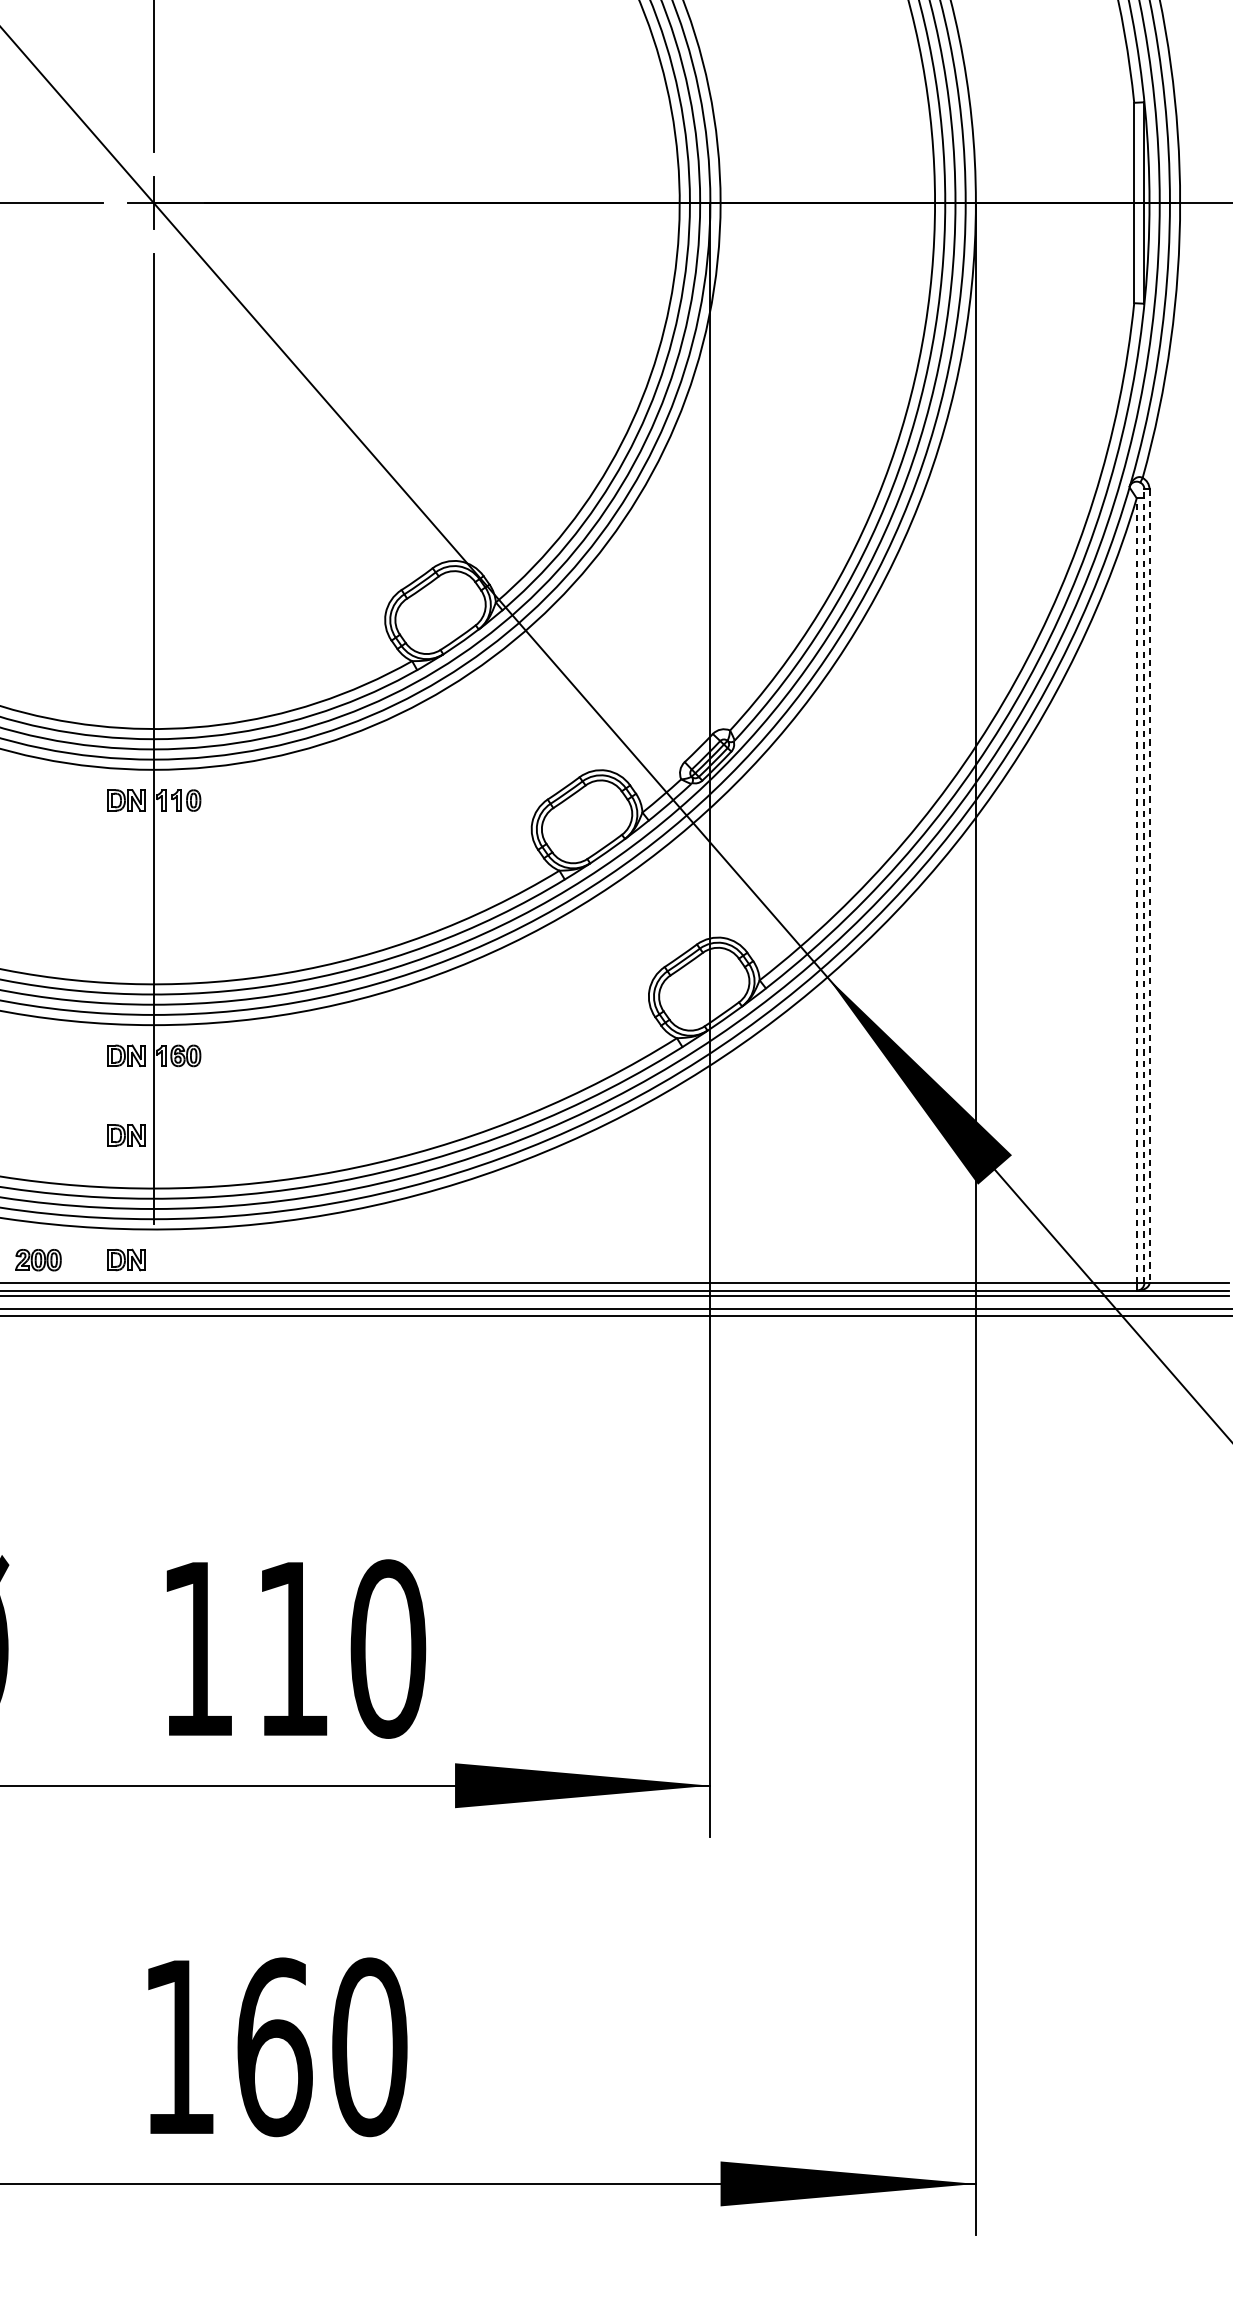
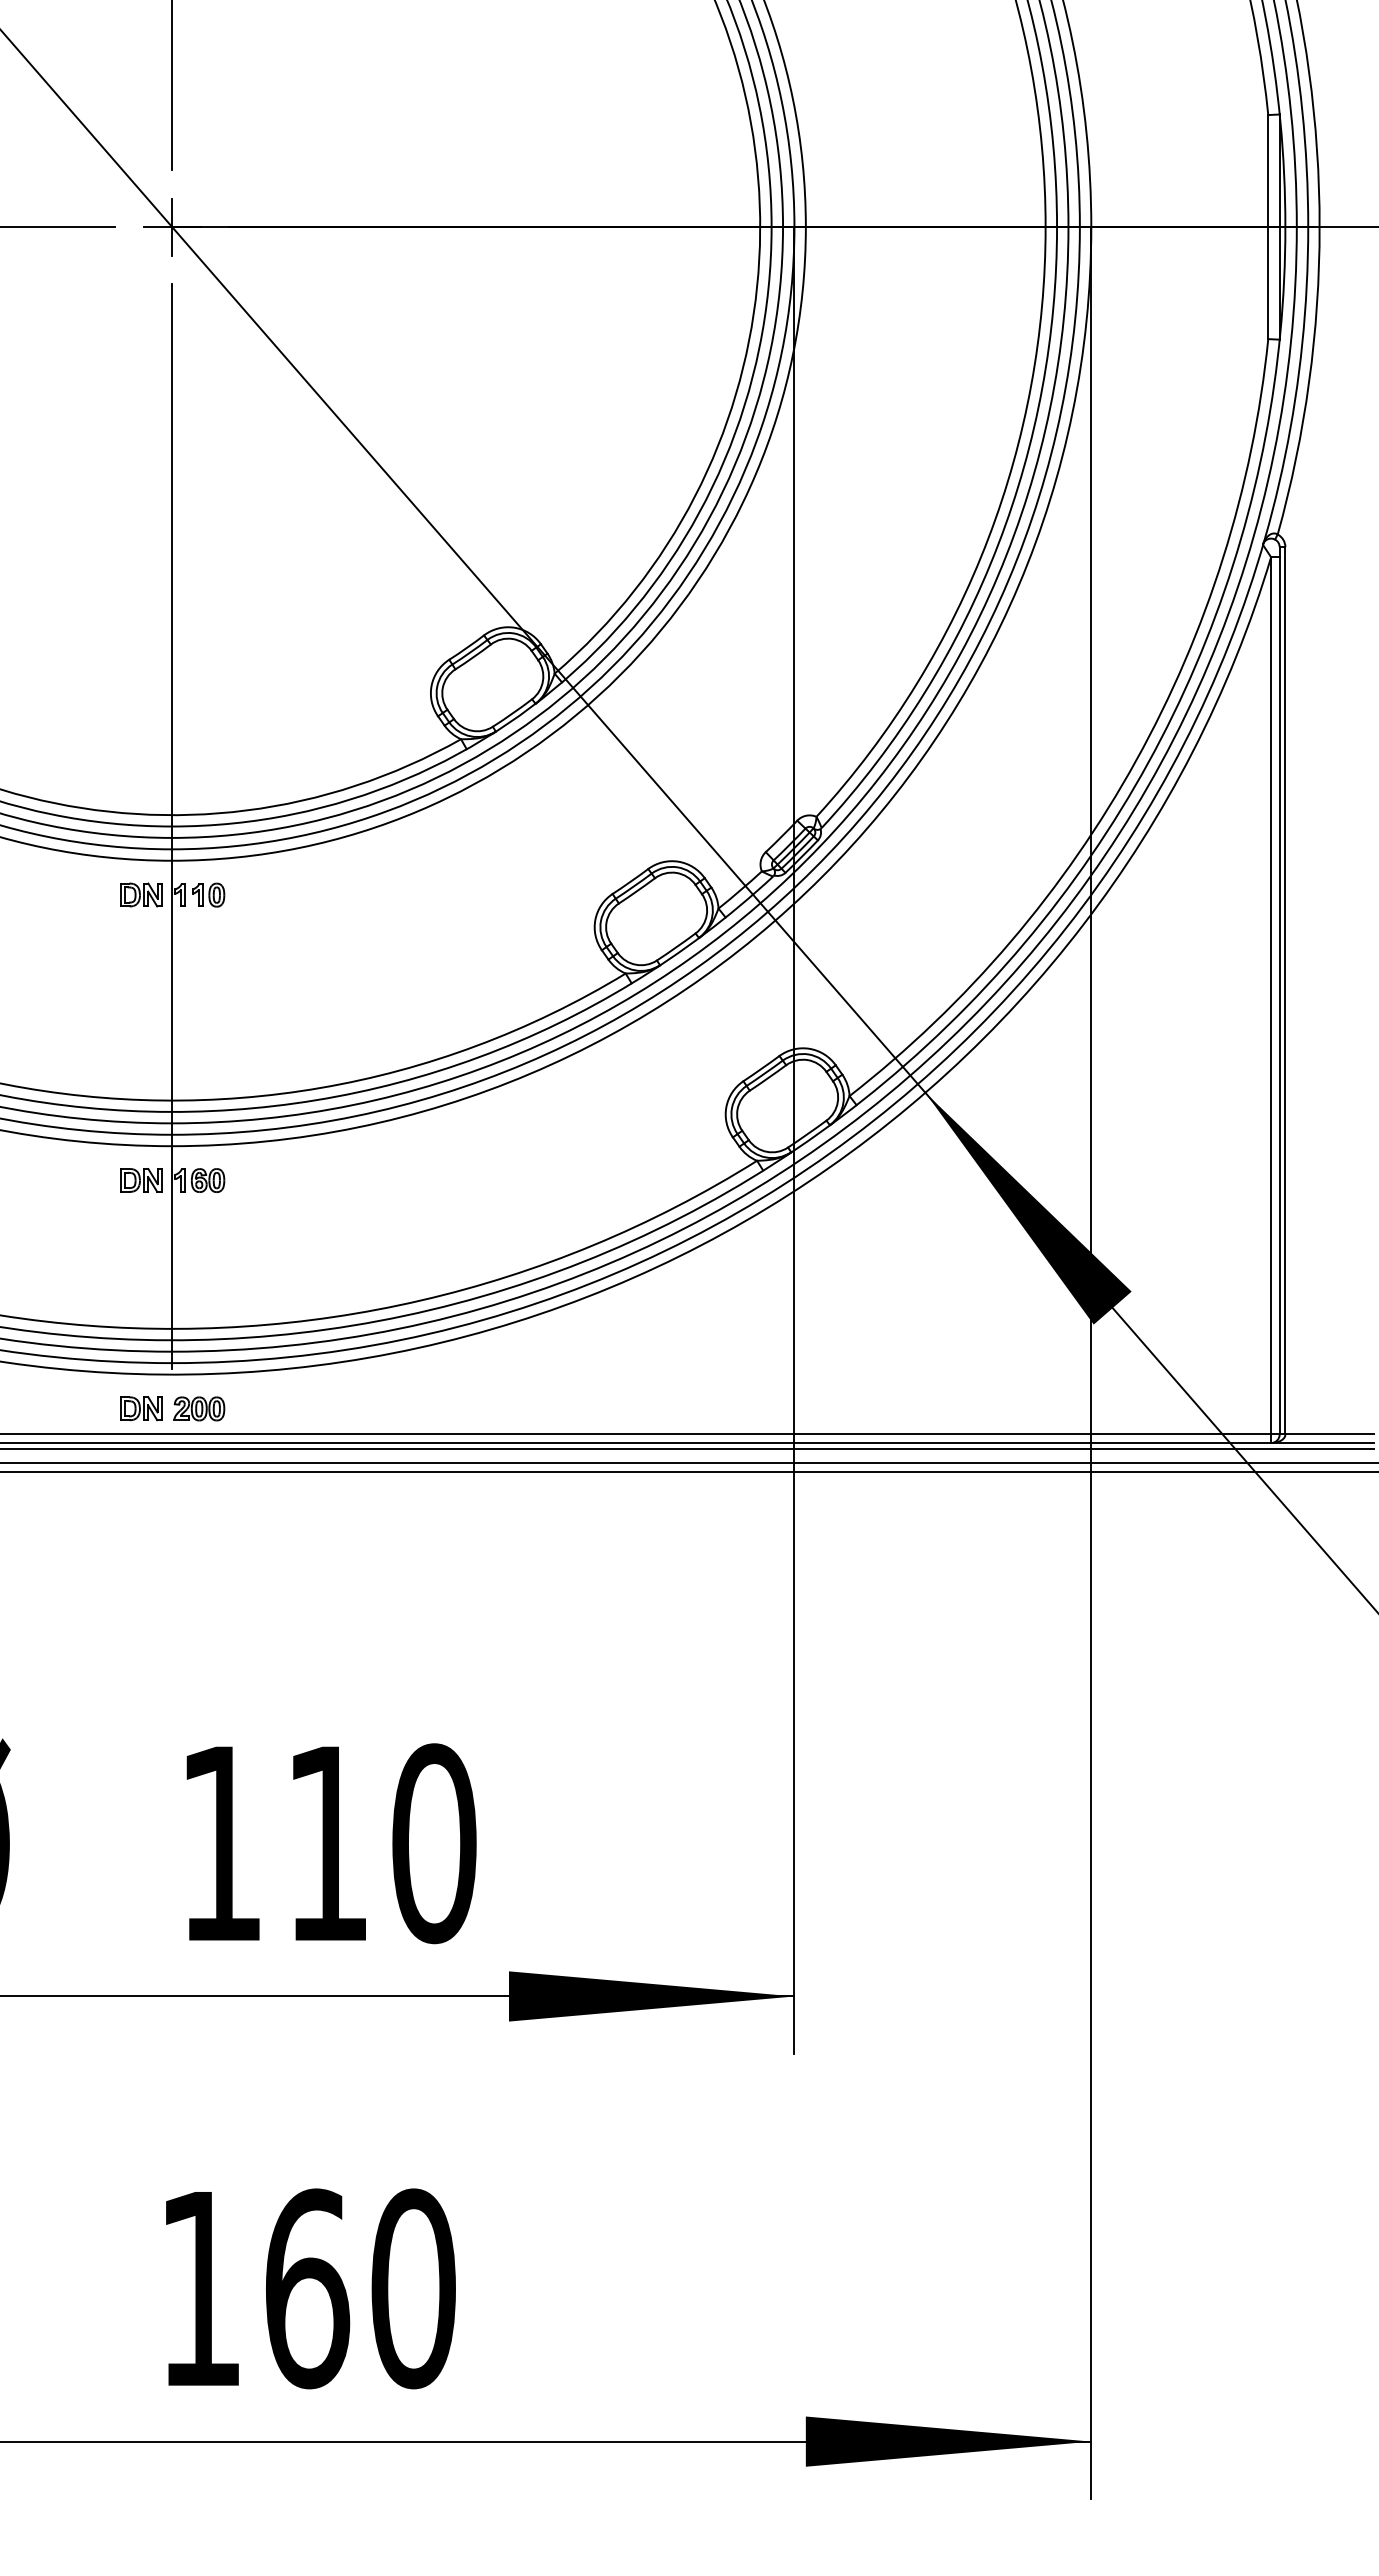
line: (1144, 885) -> (1279, 990), dashed -> solid
line: (1149, 885) -> (1285, 990), dashed -> solid
line: (1137, 890) -> (1271, 995), dashed -> solid
part: (126, 1135) -> (141, 1269), removed
part: (38, 1259) -> (199, 1408), moved

